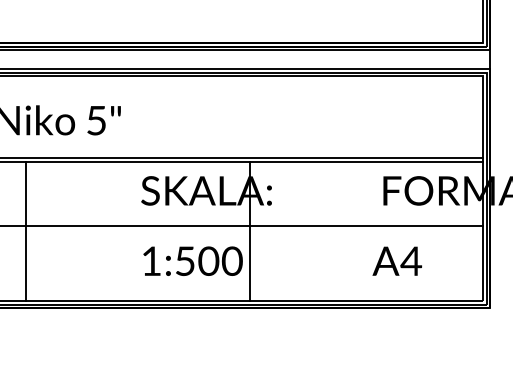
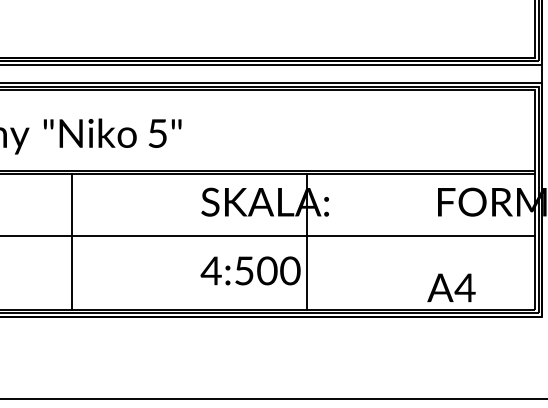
line: (25, 231) -> (71, 241), moved
text: (150, 260) -> (210, 270), 1:500 -> 4:500
text: (397, 260) -> (451, 287), moved

